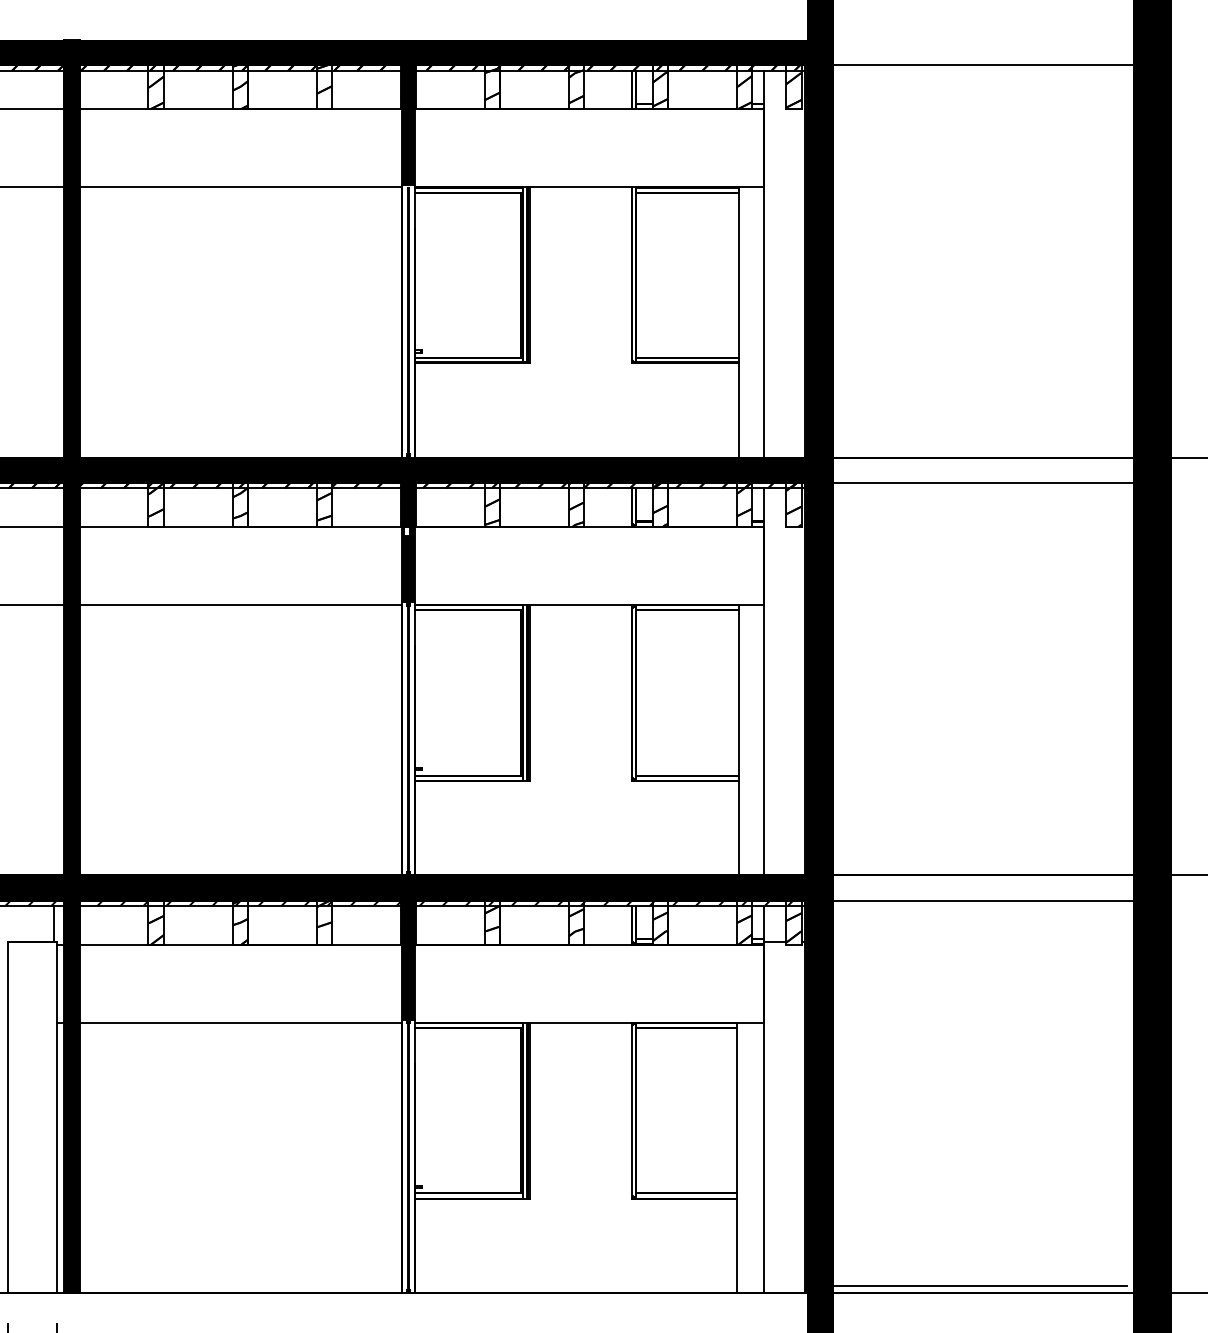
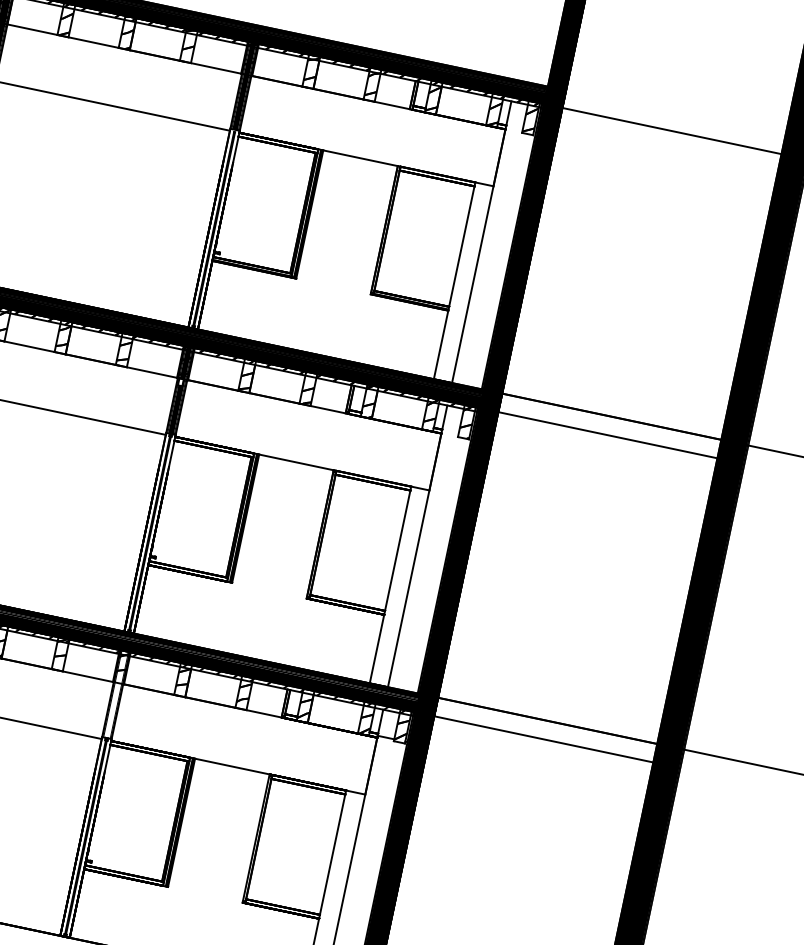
fill: (408, 959) -> (116, 694), removed

